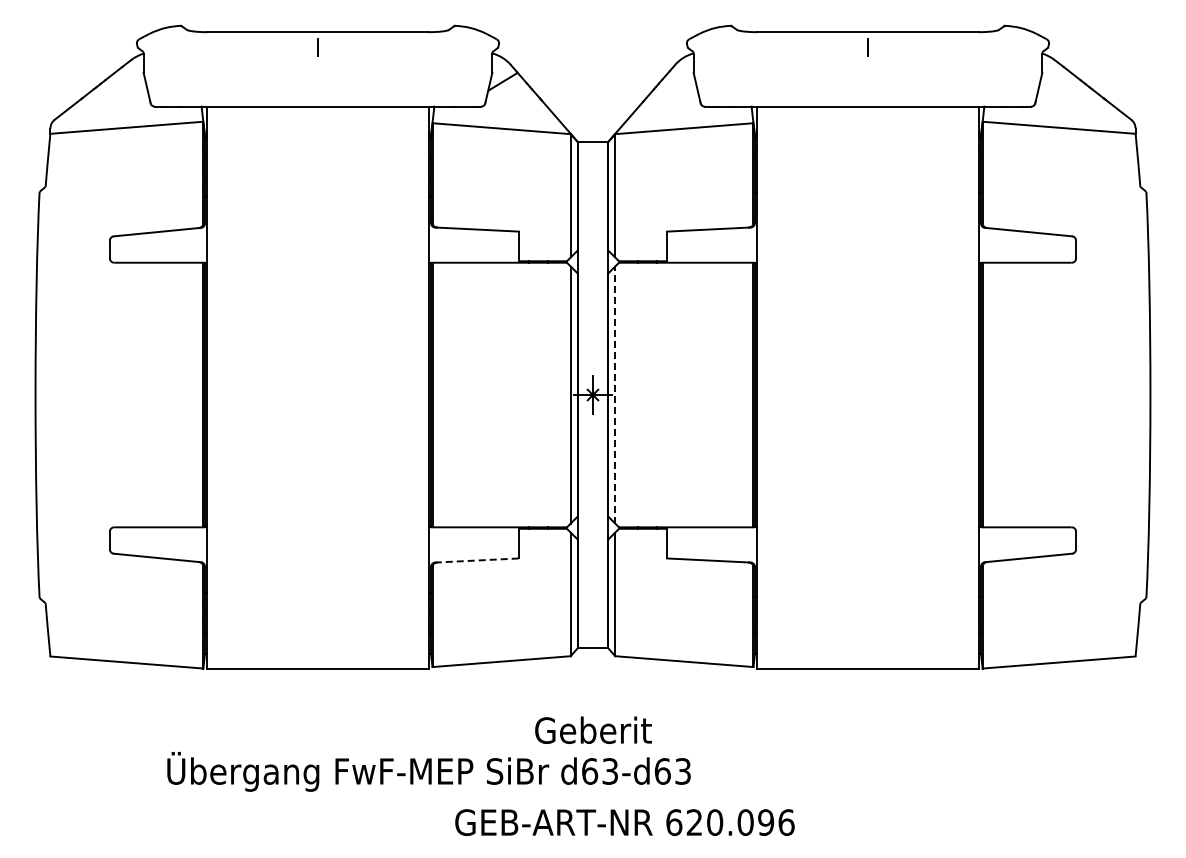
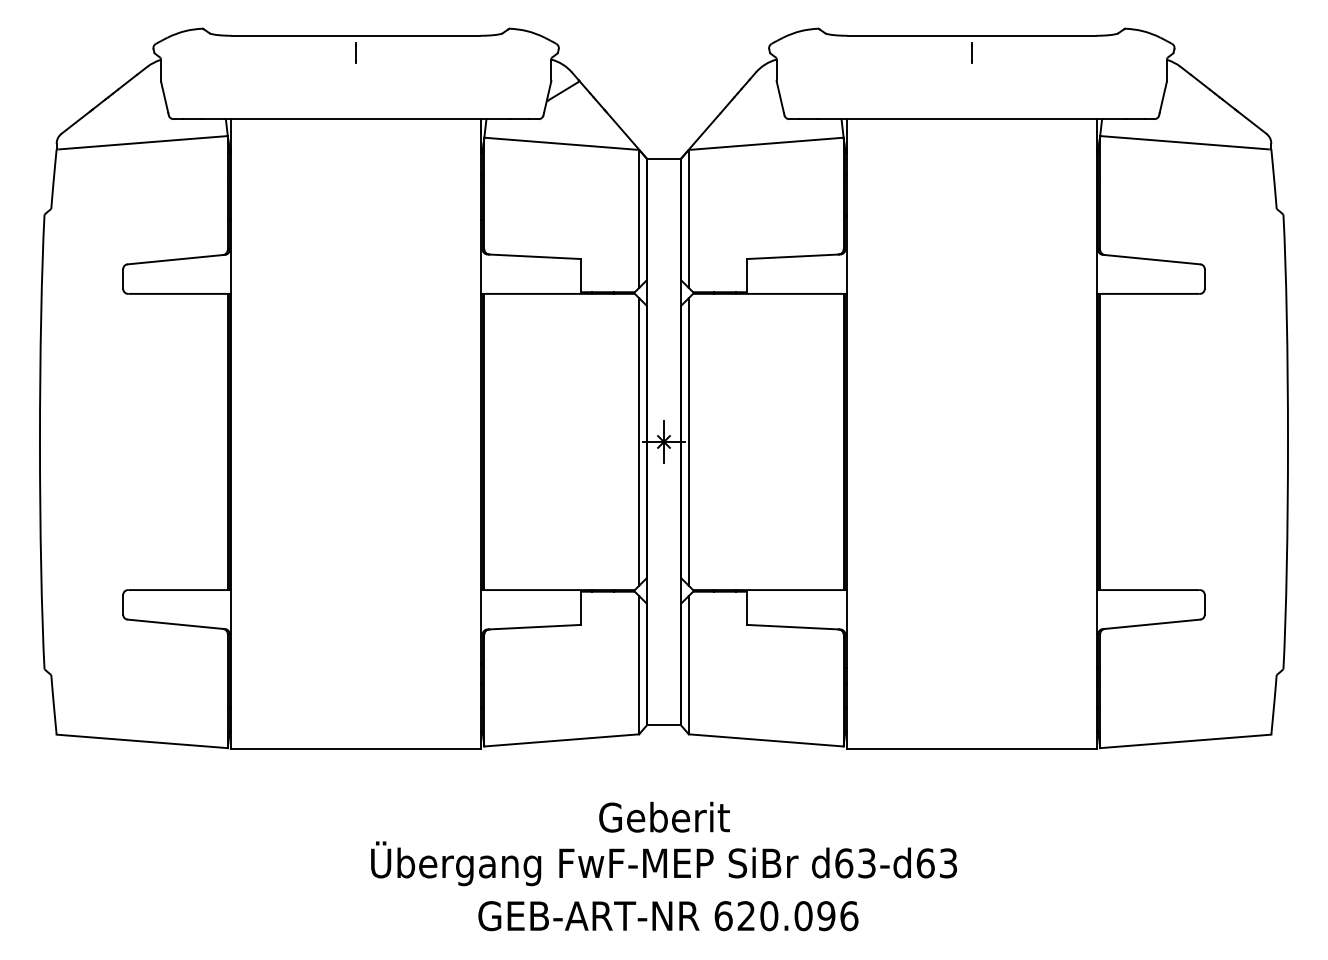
line: (615, 395) -> (689, 442), dashed -> solid
line: (477, 560) -> (534, 627), dashed -> solid
text: (428, 771) -> (663, 863), moved
text: (624, 822) -> (667, 916), moved

